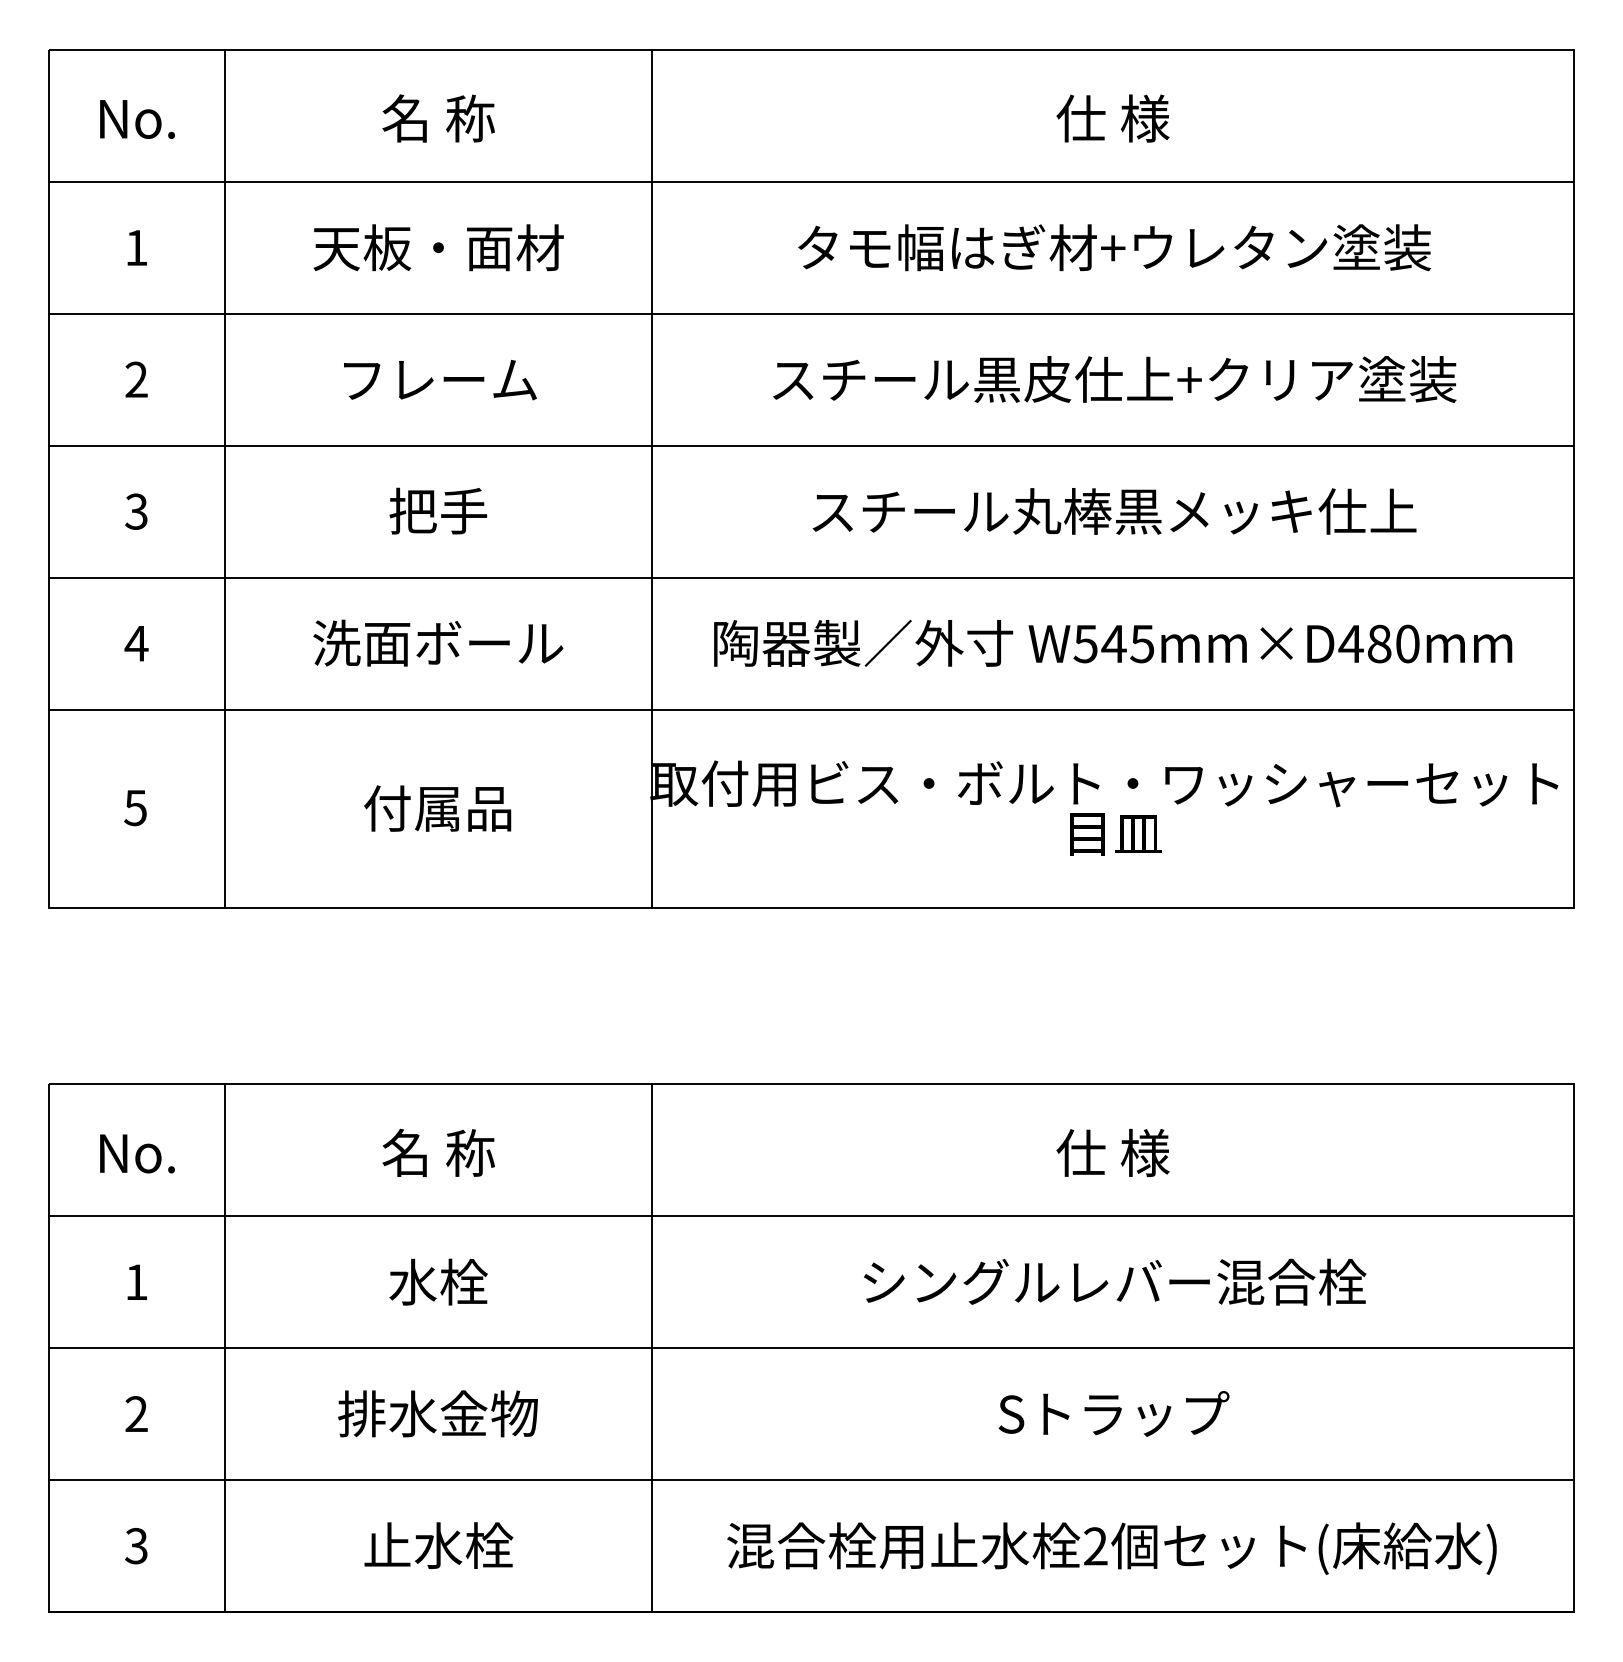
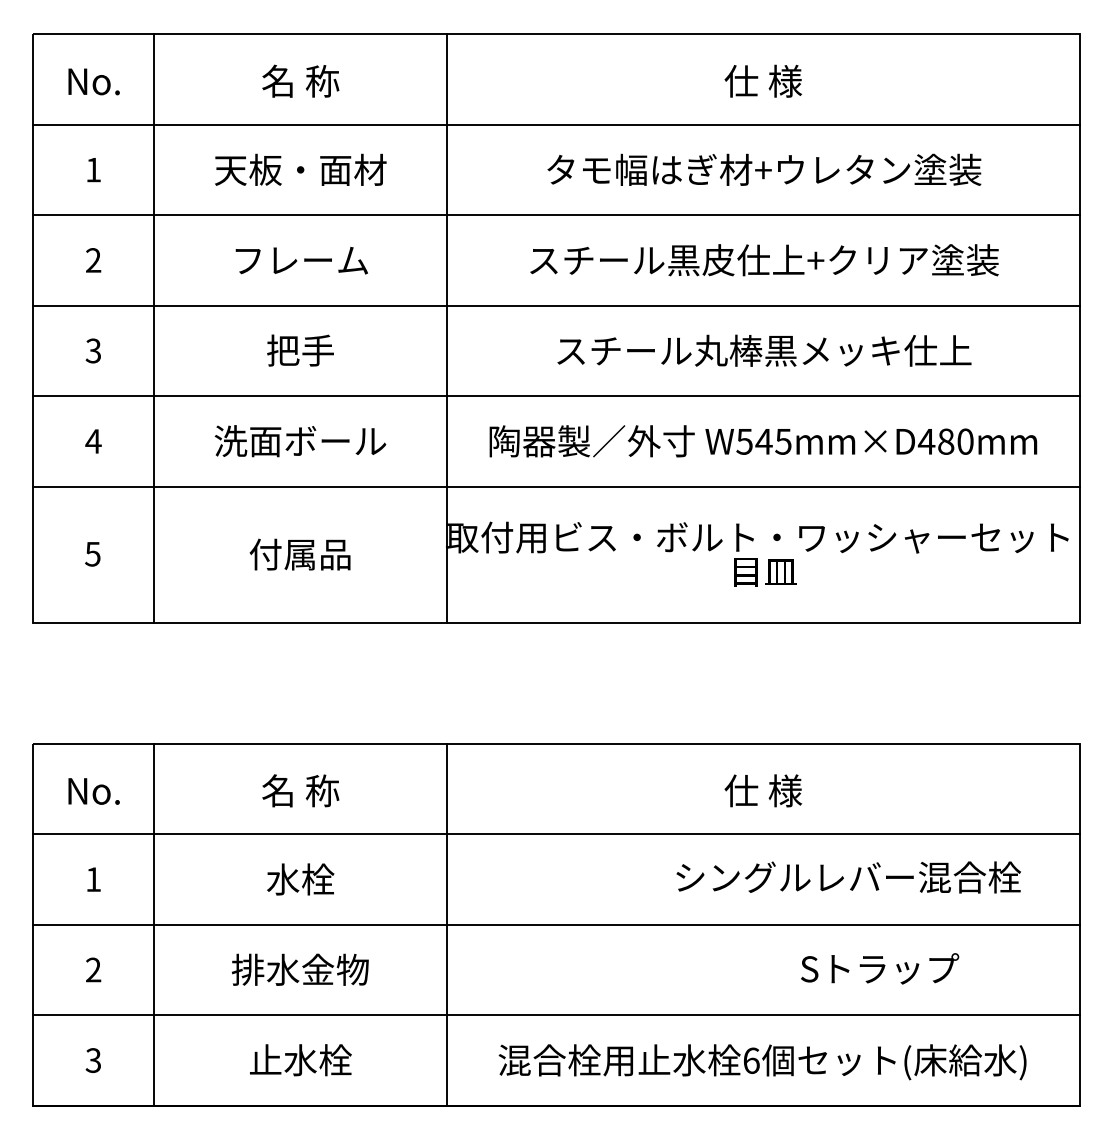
text: (1114, 1282) -> (848, 877), moved
text: (1114, 1413) -> (880, 968), moved
text: (1095, 1546) -> (751, 1060), 2 -> 6

